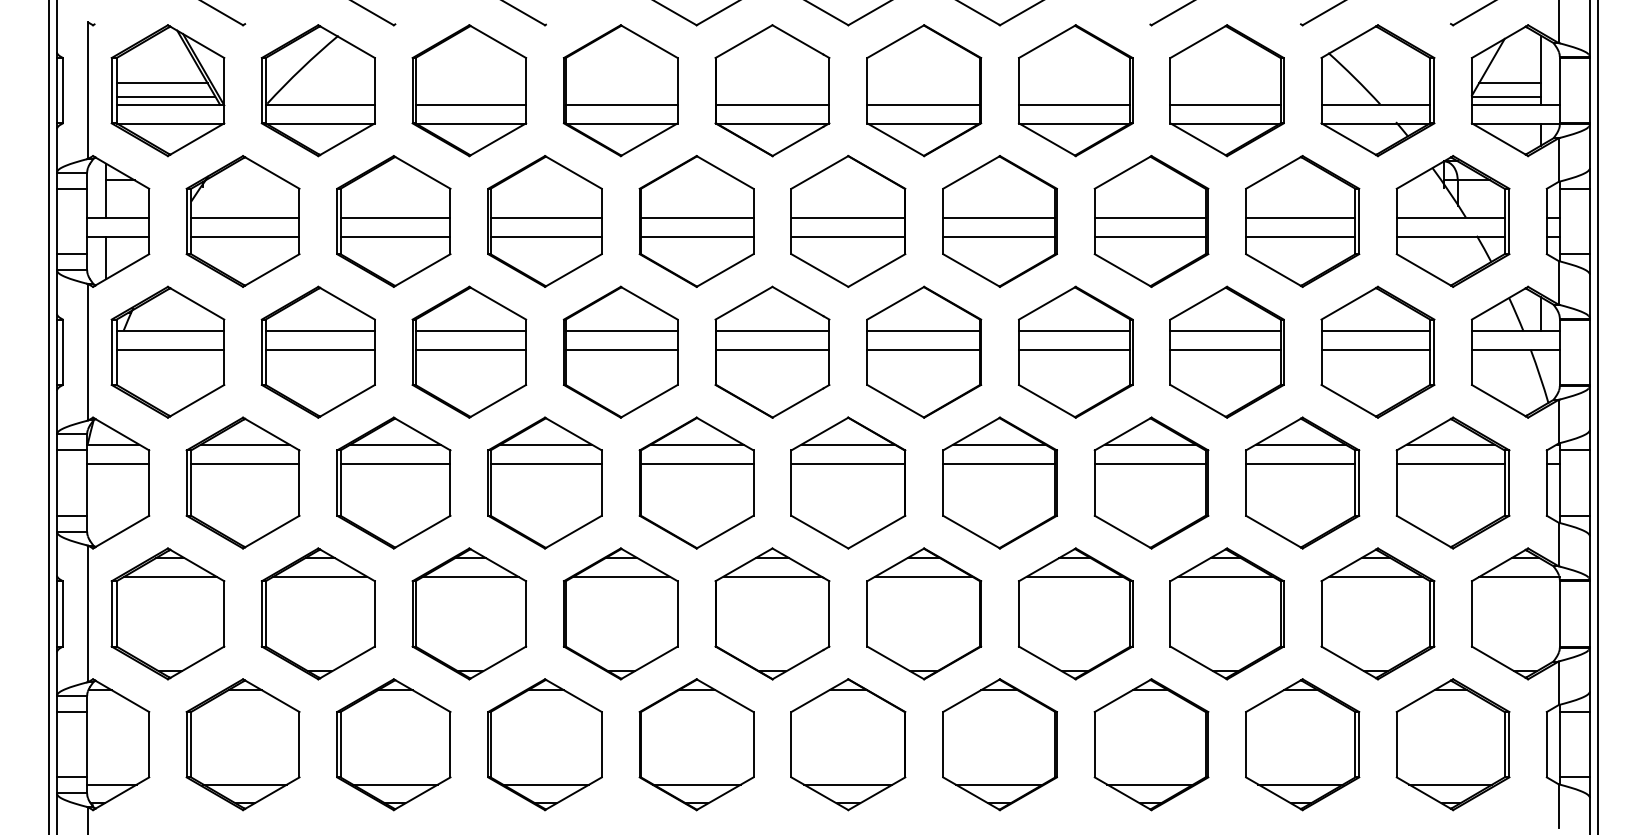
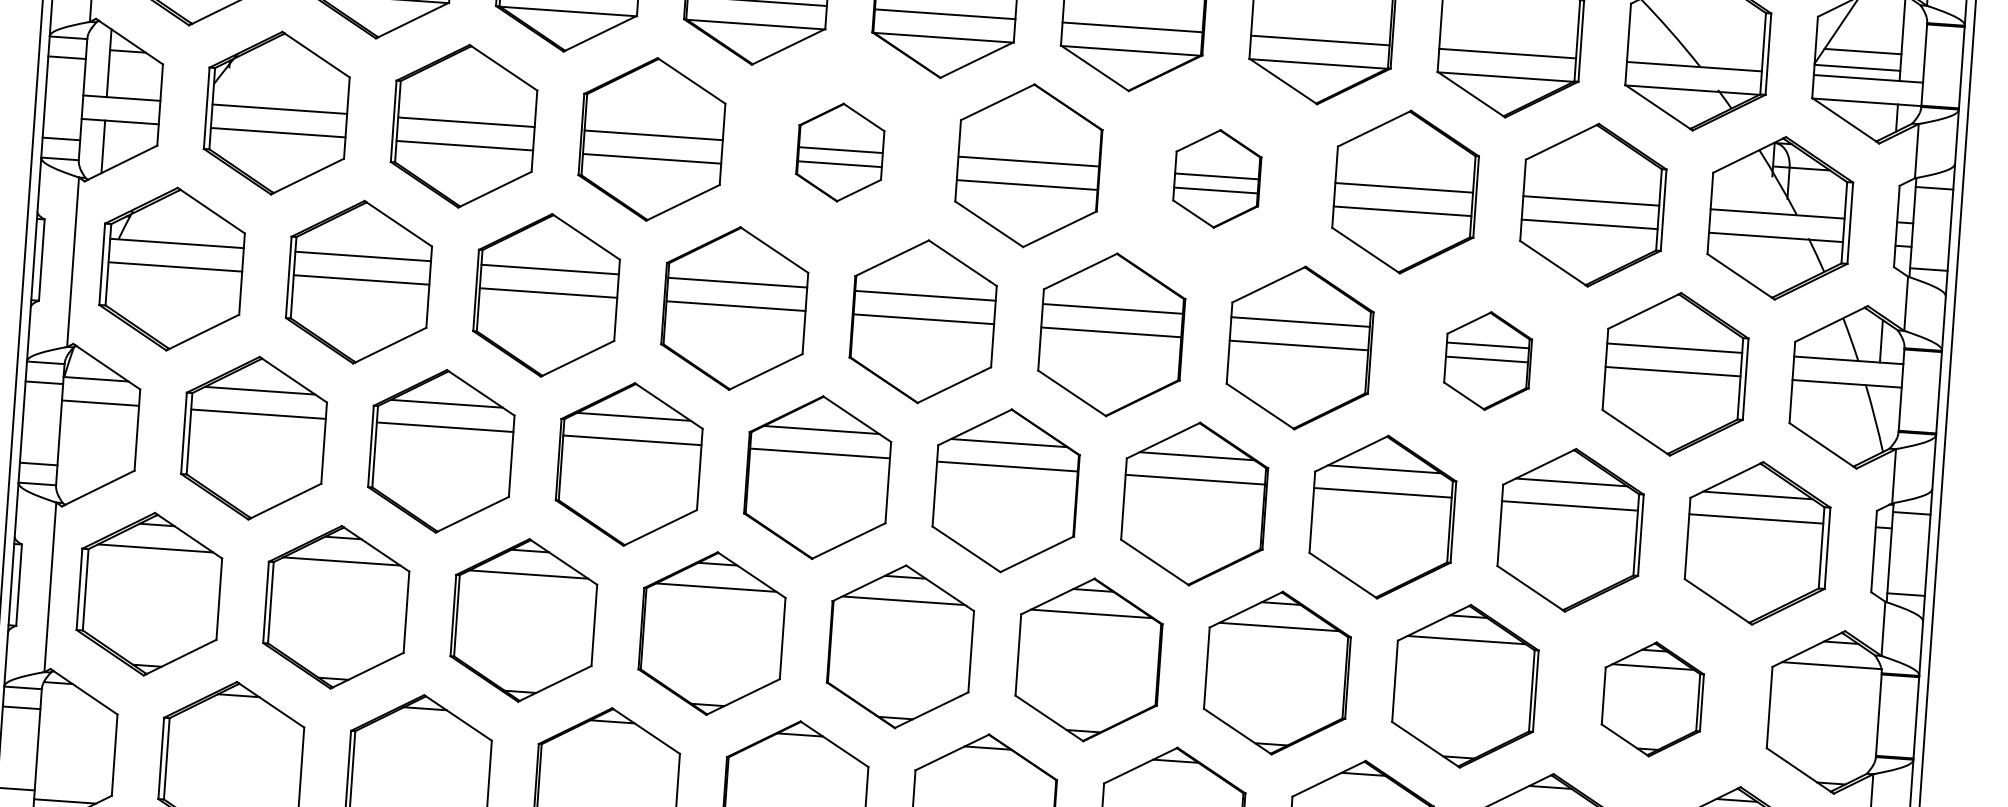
part: (696, 221) -> (840, 152), size x0.6
part: (999, 221) -> (1216, 178), size x0.6
part: (1226, 351) -> (1487, 360), size x0.6
part: (1377, 613) -> (1652, 698), size x0.7

